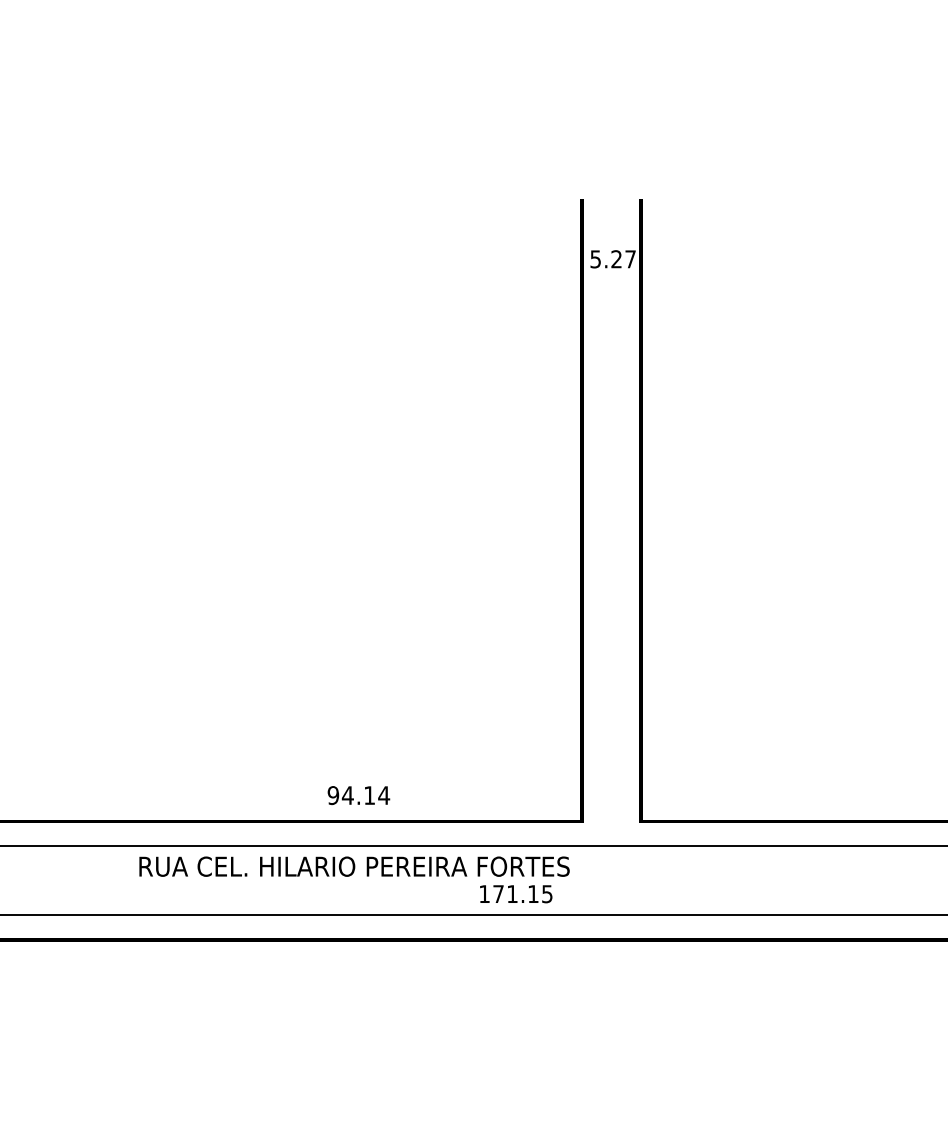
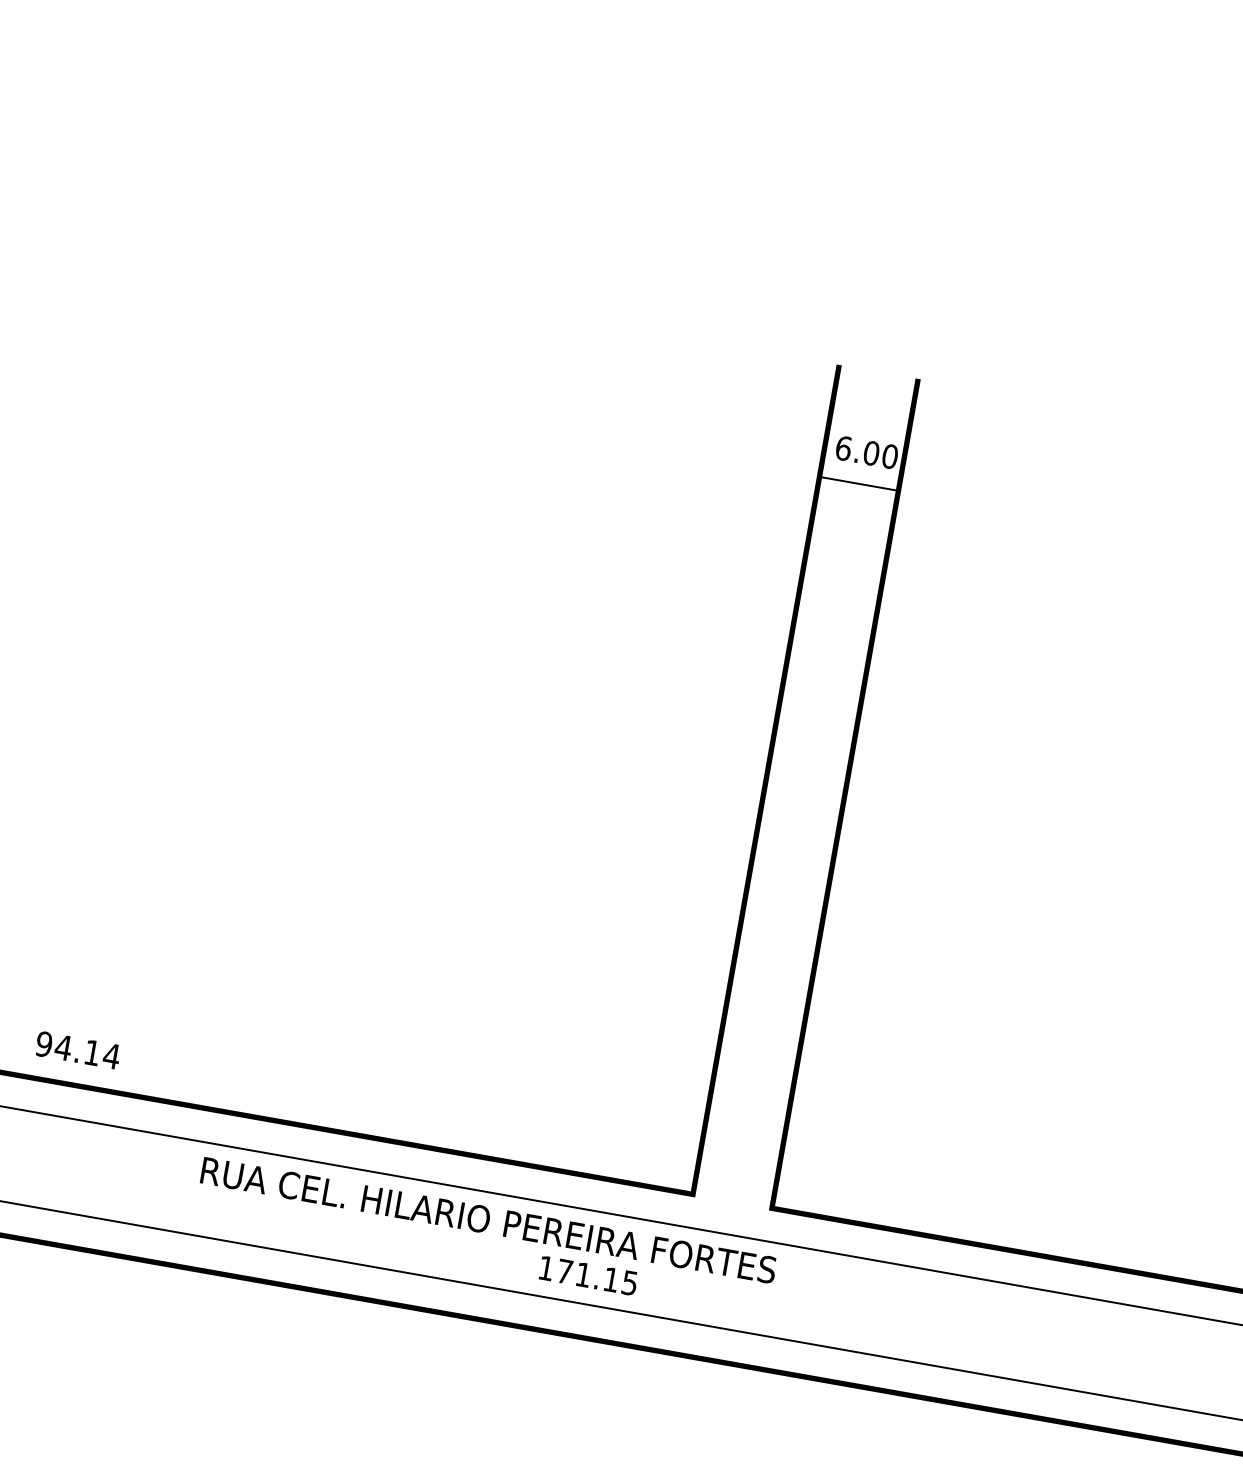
text: (613, 259) -> (867, 452), 5.27 -> 6.00
line: (611, 283) -> (858, 484), added
text: (358, 795) -> (77, 1050), moved
text: (354, 866) -> (488, 1220), moved

